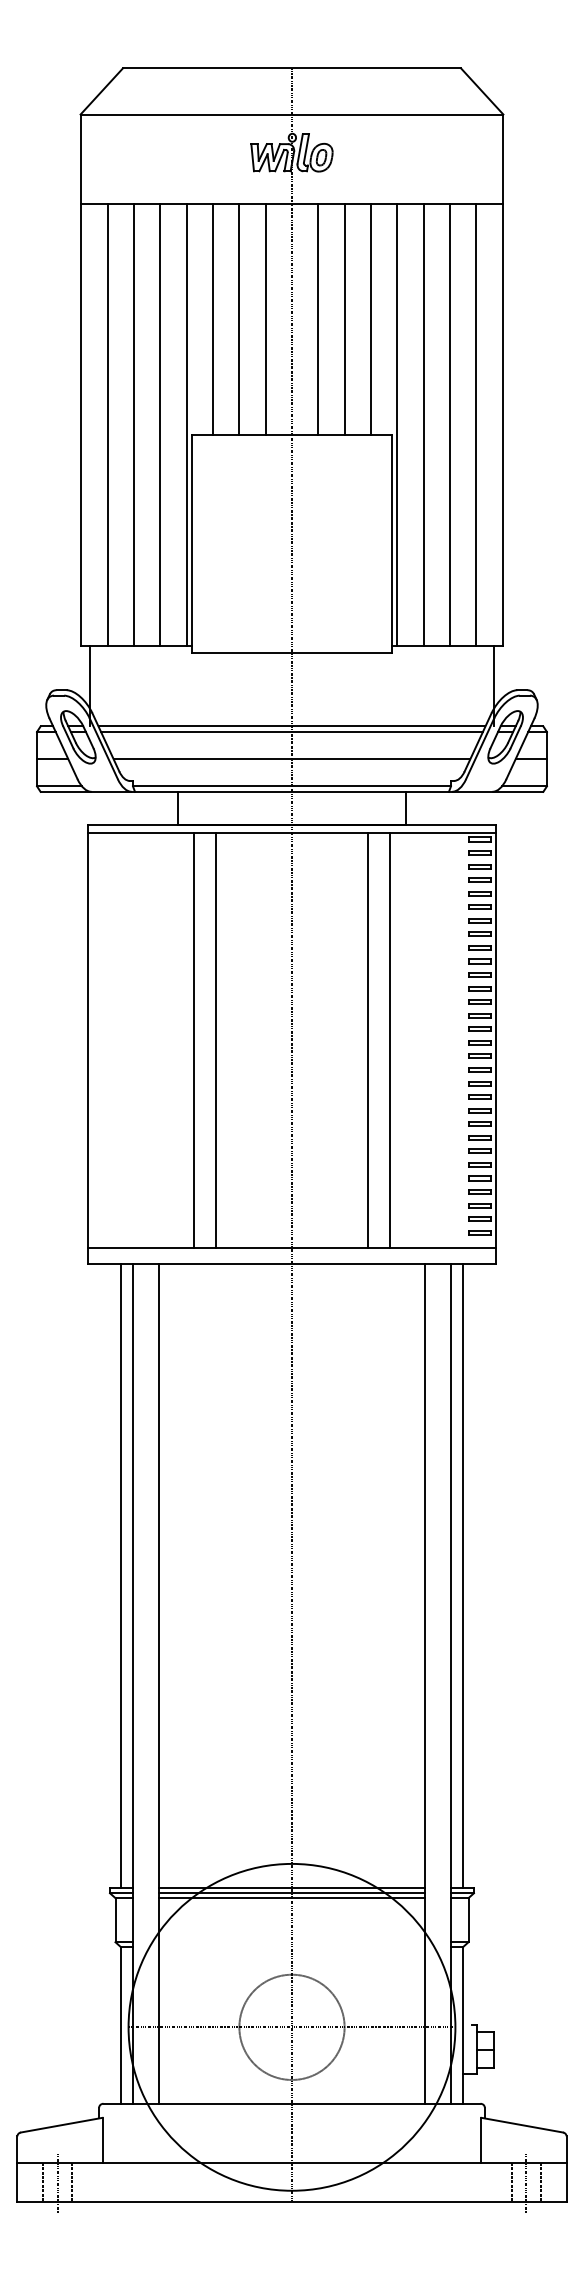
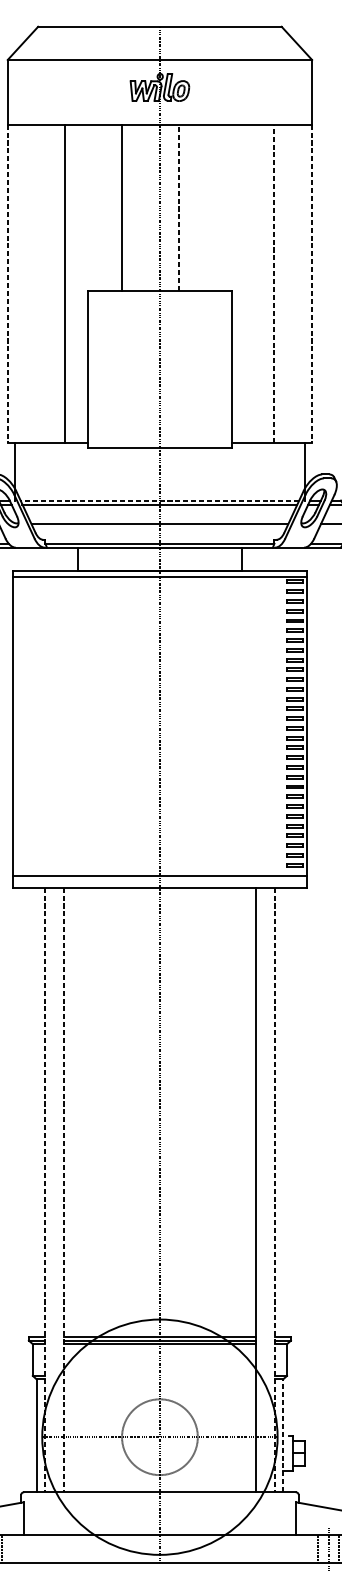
line: (212, 319) -> (102, 207), removed
line: (265, 319) -> (140, 207), removed
line: (318, 319) -> (179, 207), solid -> dashed
line: (344, 319) -> (197, 207), removed
line: (371, 319) -> (217, 207), removed
line: (107, 424) -> (27, 283), removed
line: (133, 424) -> (45, 283), removed
line: (186, 424) -> (83, 283), removed
line: (397, 424) -> (235, 283), removed
line: (423, 424) -> (254, 283), removed
line: (476, 424) -> (292, 283), removed
line: (81, 425) -> (8, 283), solid -> dashed
line: (450, 425) -> (274, 283), solid -> dashed
line: (502, 425) -> (311, 283), solid -> dashed
line: (291, 726) -> (159, 500), solid -> dashed
line: (193, 1039) -> (89, 725), removed
line: (215, 1039) -> (104, 725), removed
line: (368, 1039) -> (215, 725), removed
line: (390, 1039) -> (230, 725), removed
line: (120, 1576) -> (36, 1112), removed
line: (463, 1576) -> (283, 1112), removed
line: (132, 1683) -> (45, 1189), solid -> dashed
line: (158, 1683) -> (63, 1189), solid -> dashed
line: (451, 1683) -> (274, 1189), solid -> dashed
line: (463, 2024) -> (283, 1435), solid -> dashed

